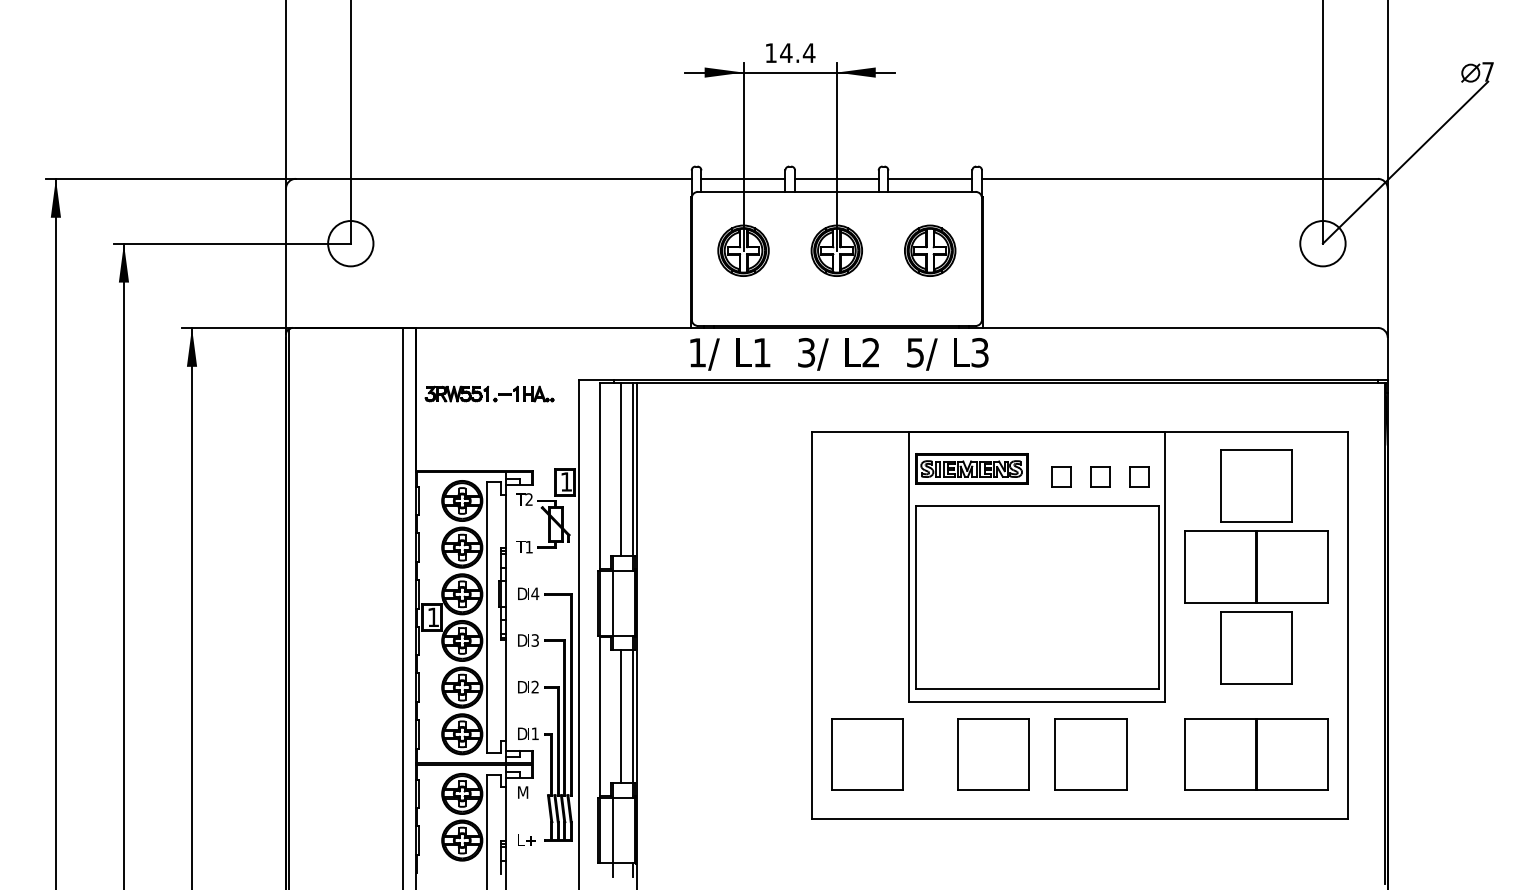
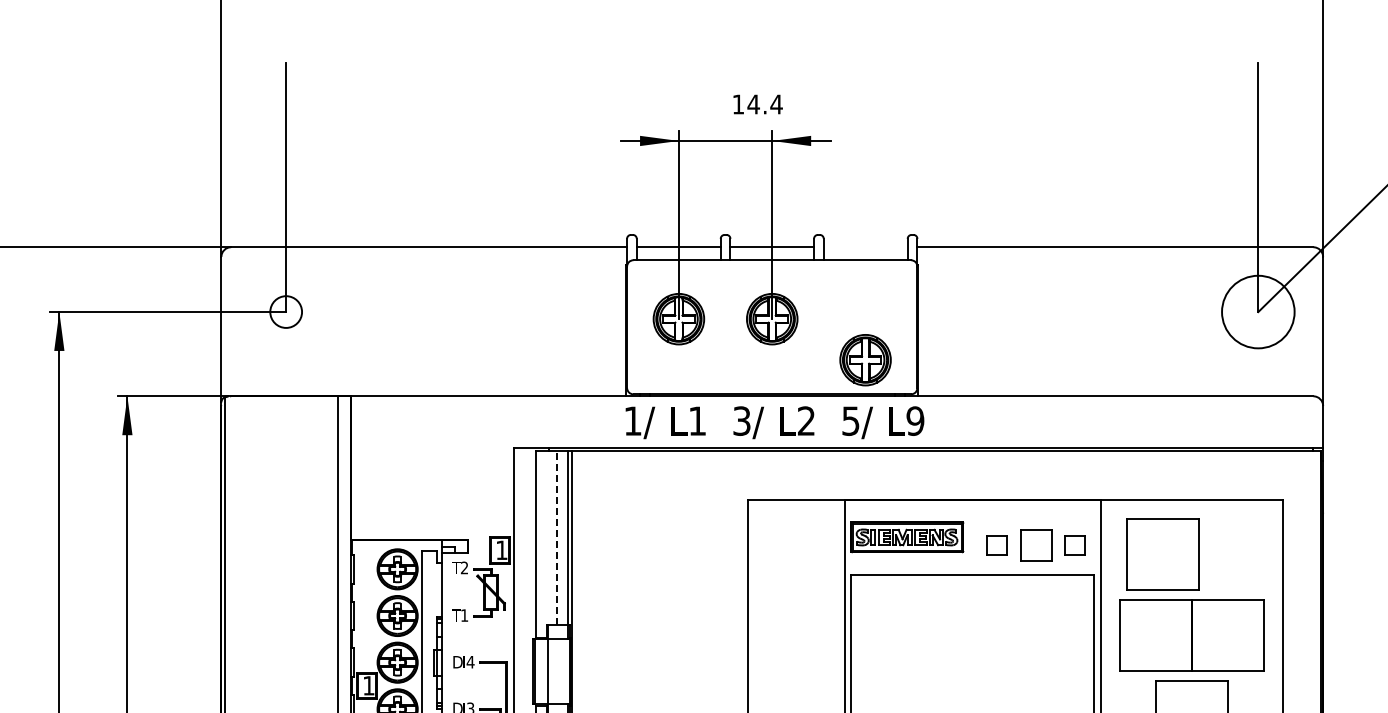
text: (790, 52) -> (757, 103), moved
line: (930, 178) -> (865, 246), removed
circle: (350, 243) -> (285, 311), size x0.7
circle: (1322, 243) -> (1257, 311), size x1.6
part: (930, 250) -> (865, 359), moved
text: (979, 352) -> (914, 420), 3 -> 9
part: (489, 393) -> (424, 461), removed
line: (621, 469) -> (556, 537), solid -> dashed
part: (1100, 476) -> (1035, 544), size x1.6
part: (1256, 485) -> (1162, 553), moved

